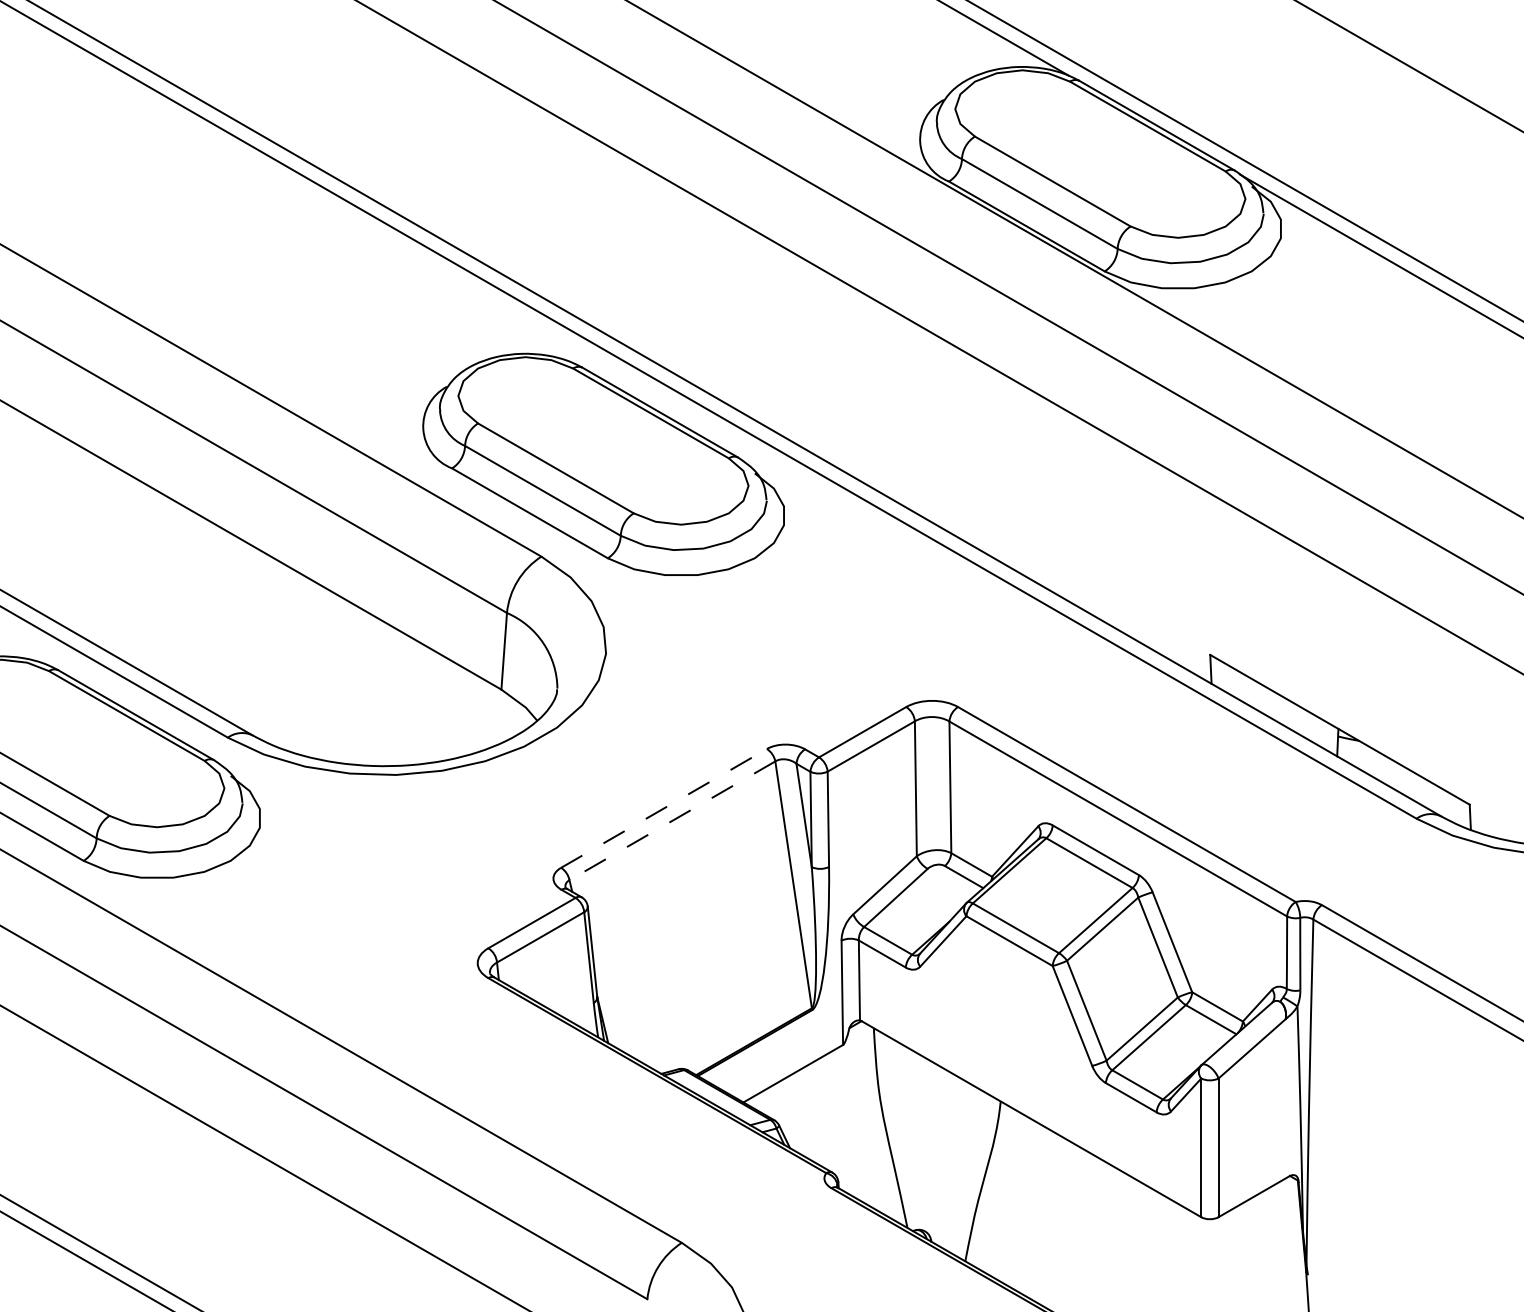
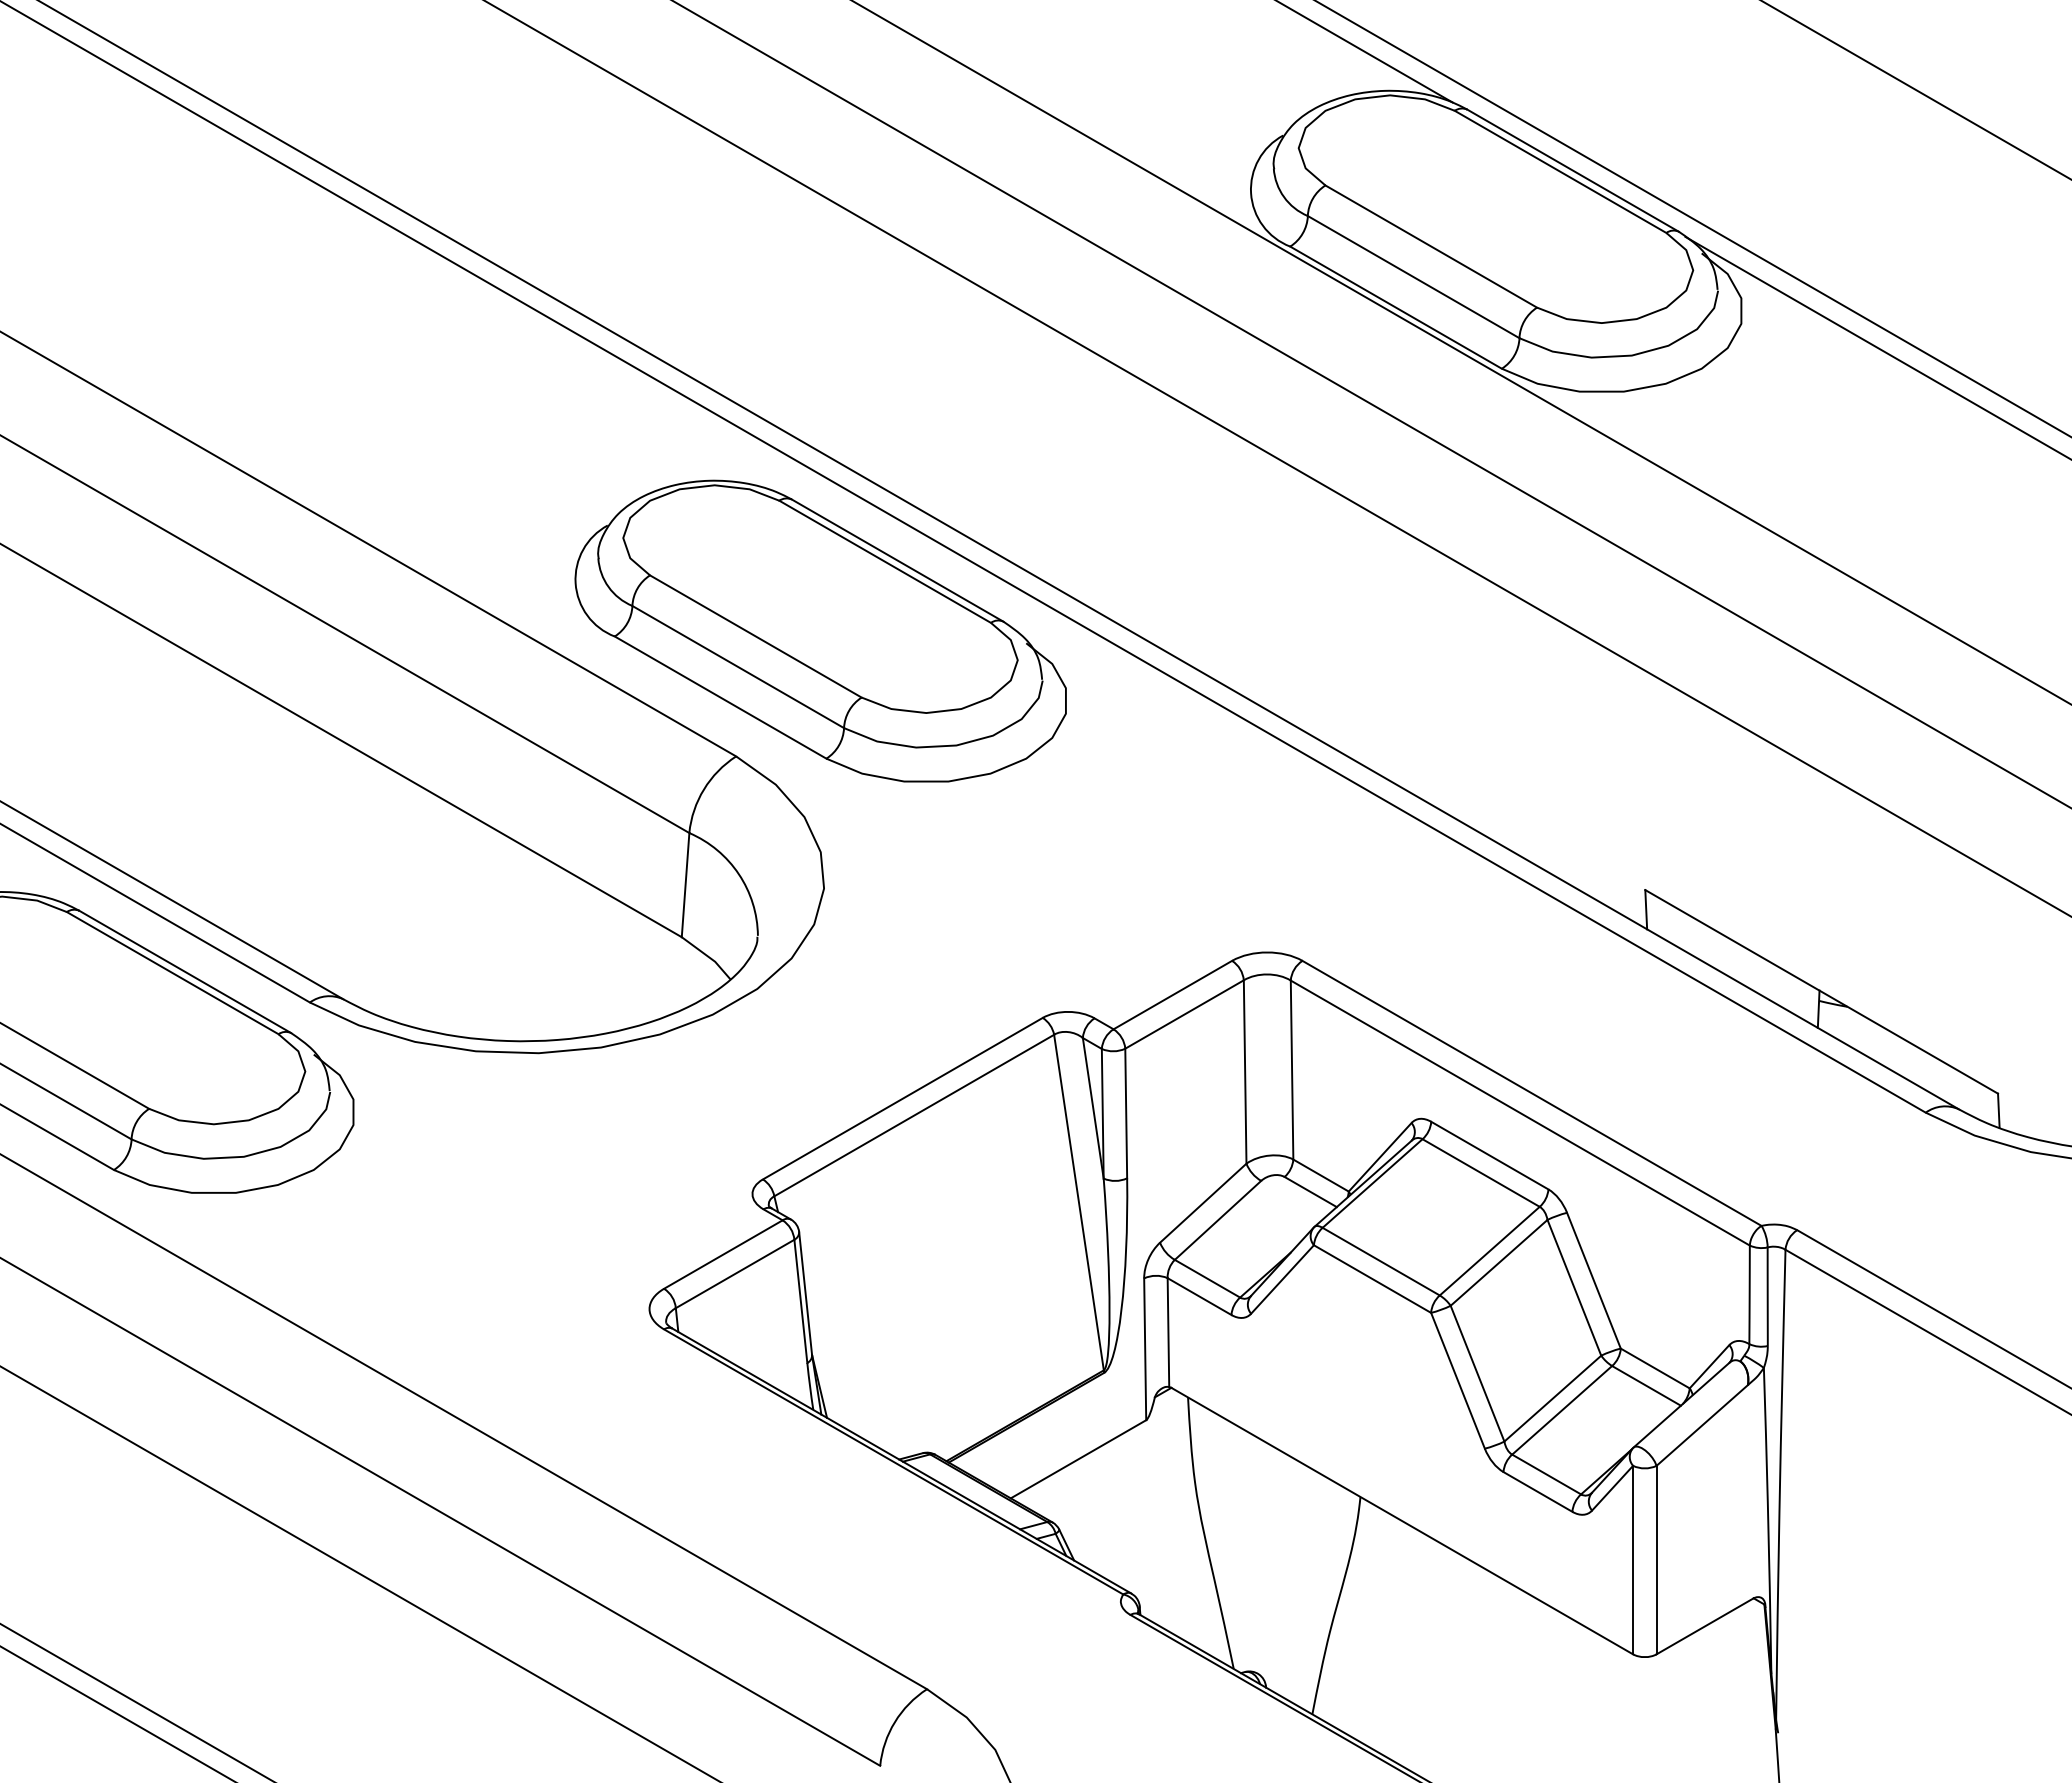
line: (664, 808) -> (903, 1098), dashed -> solid
line: (672, 820) -> (914, 1115), dashed -> solid

